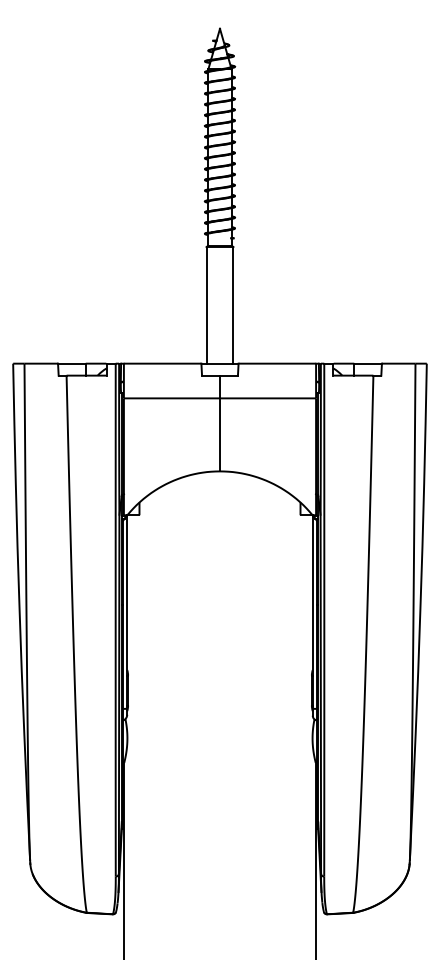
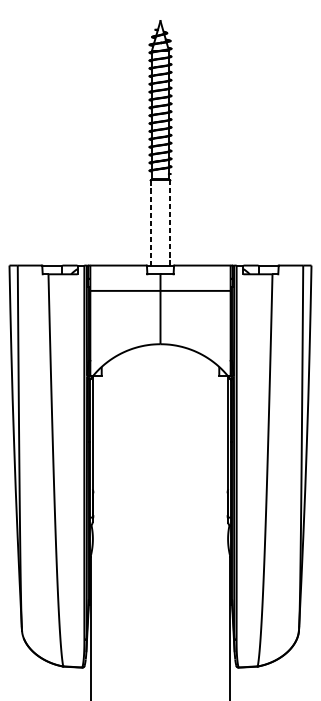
line: (233, 304) -> (170, 222), solid -> dashed
line: (206, 305) -> (150, 223), solid -> dashed

